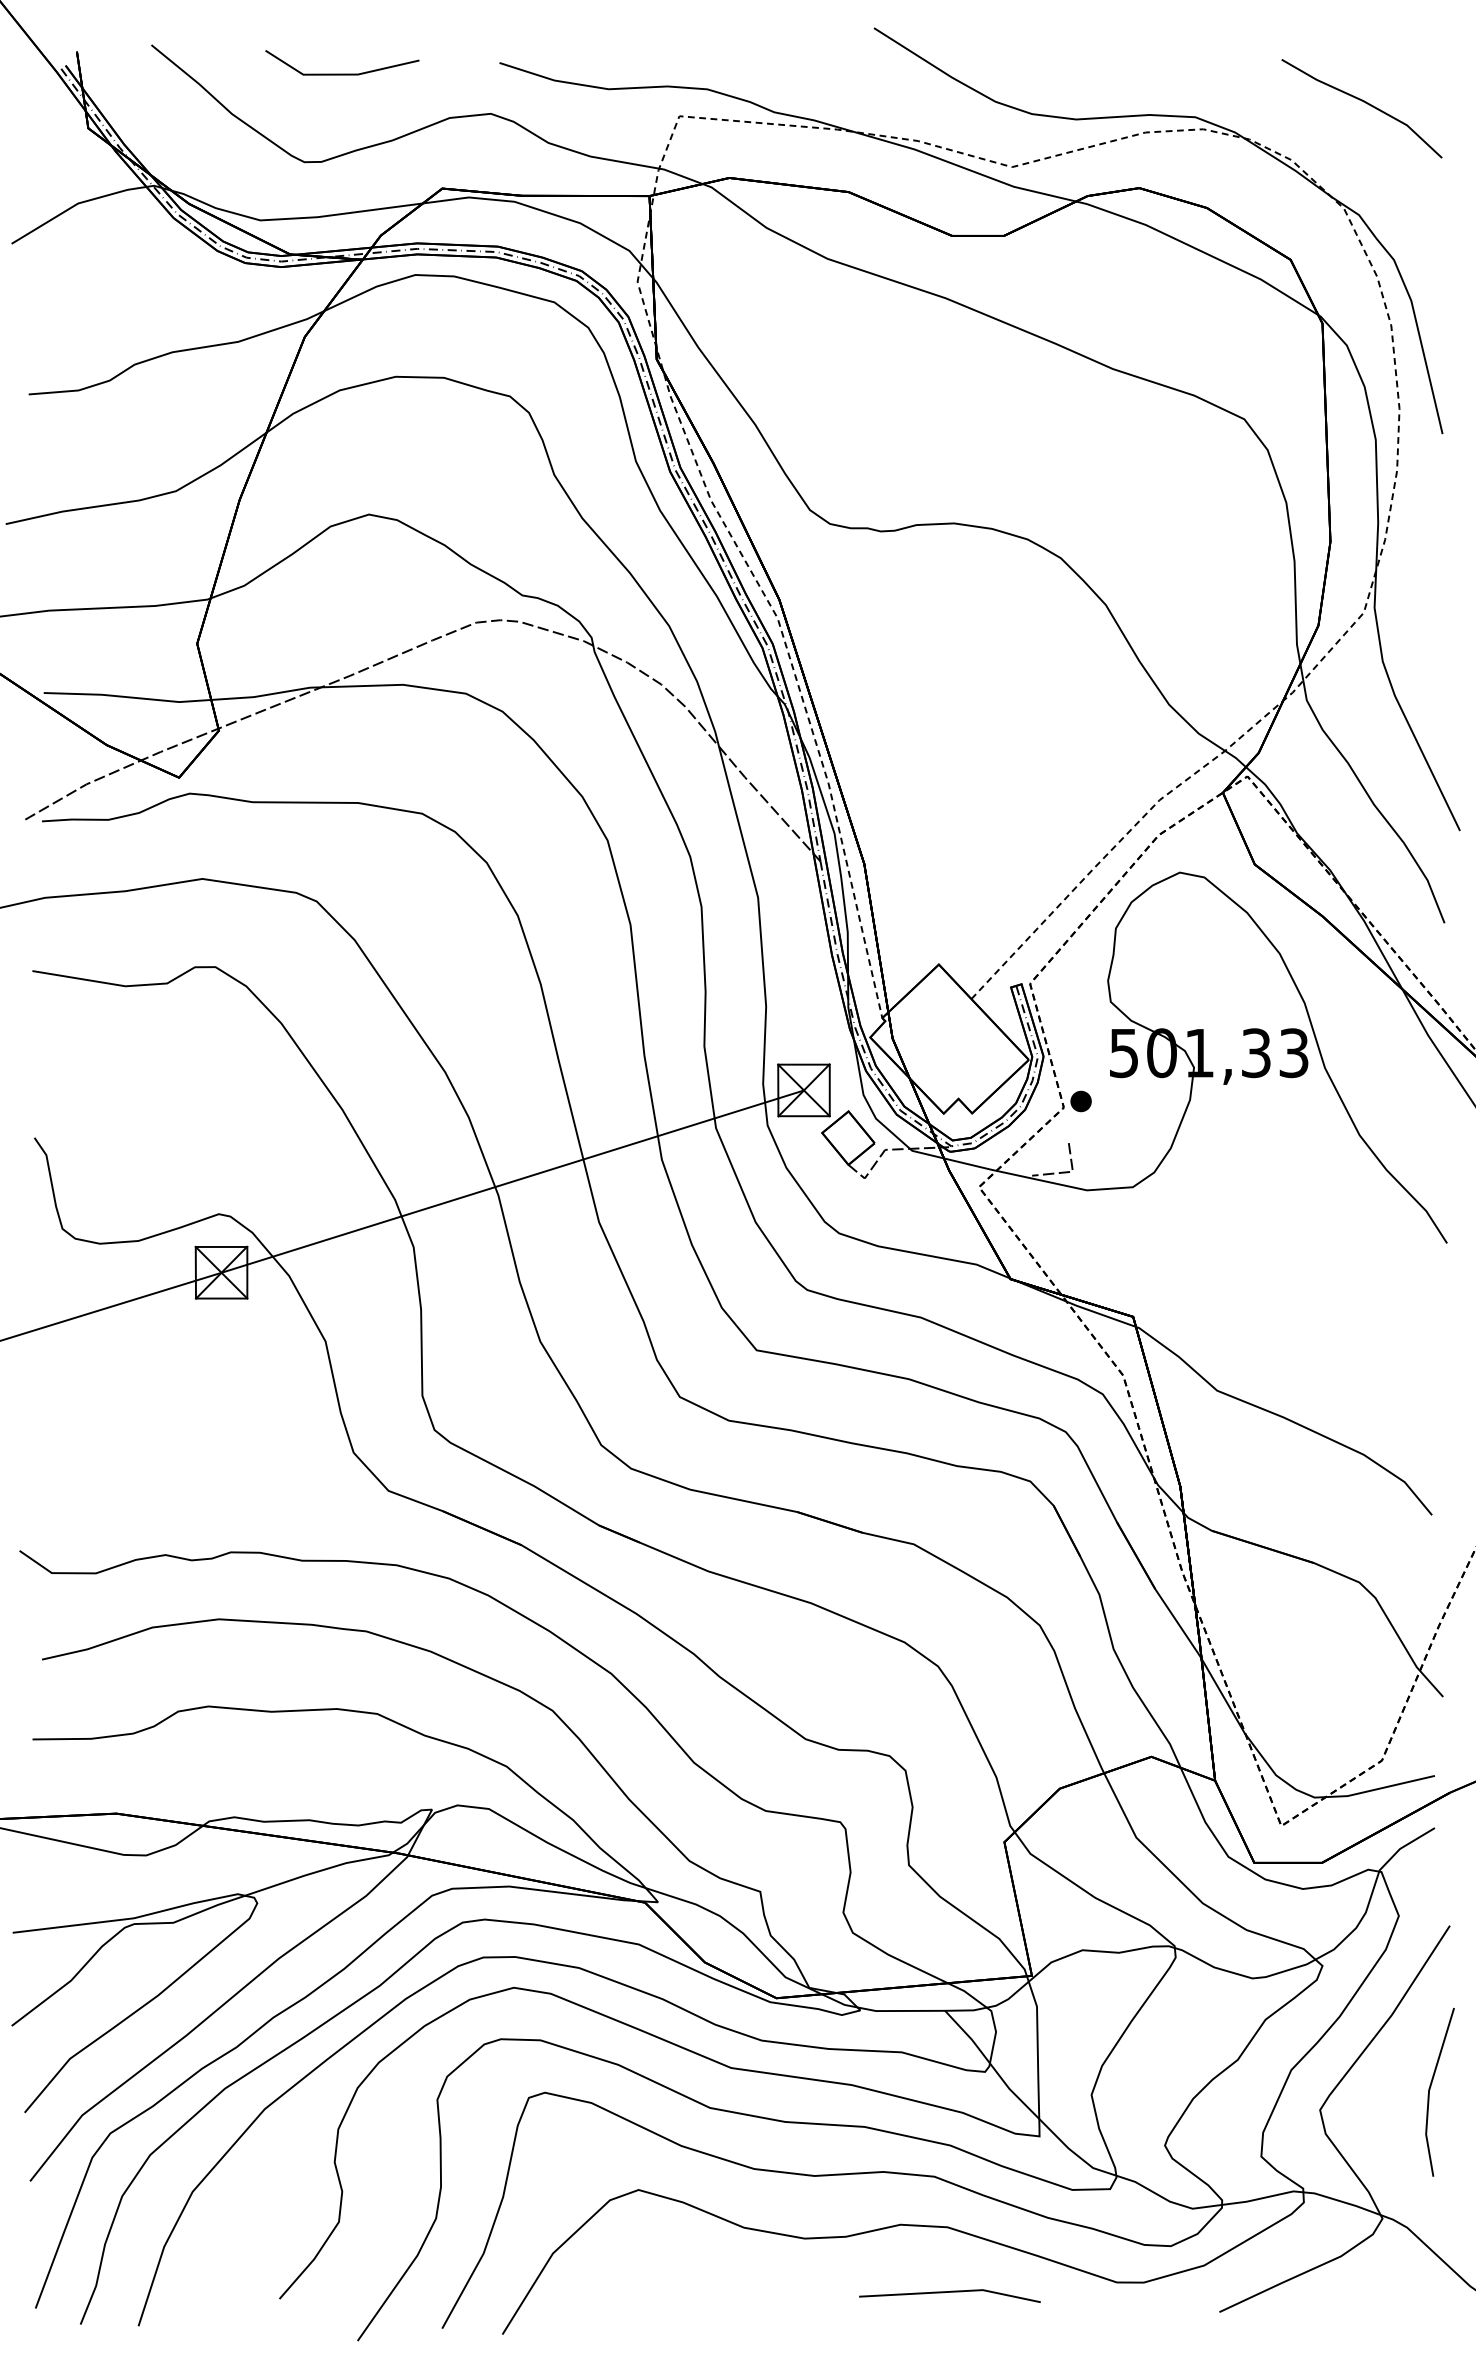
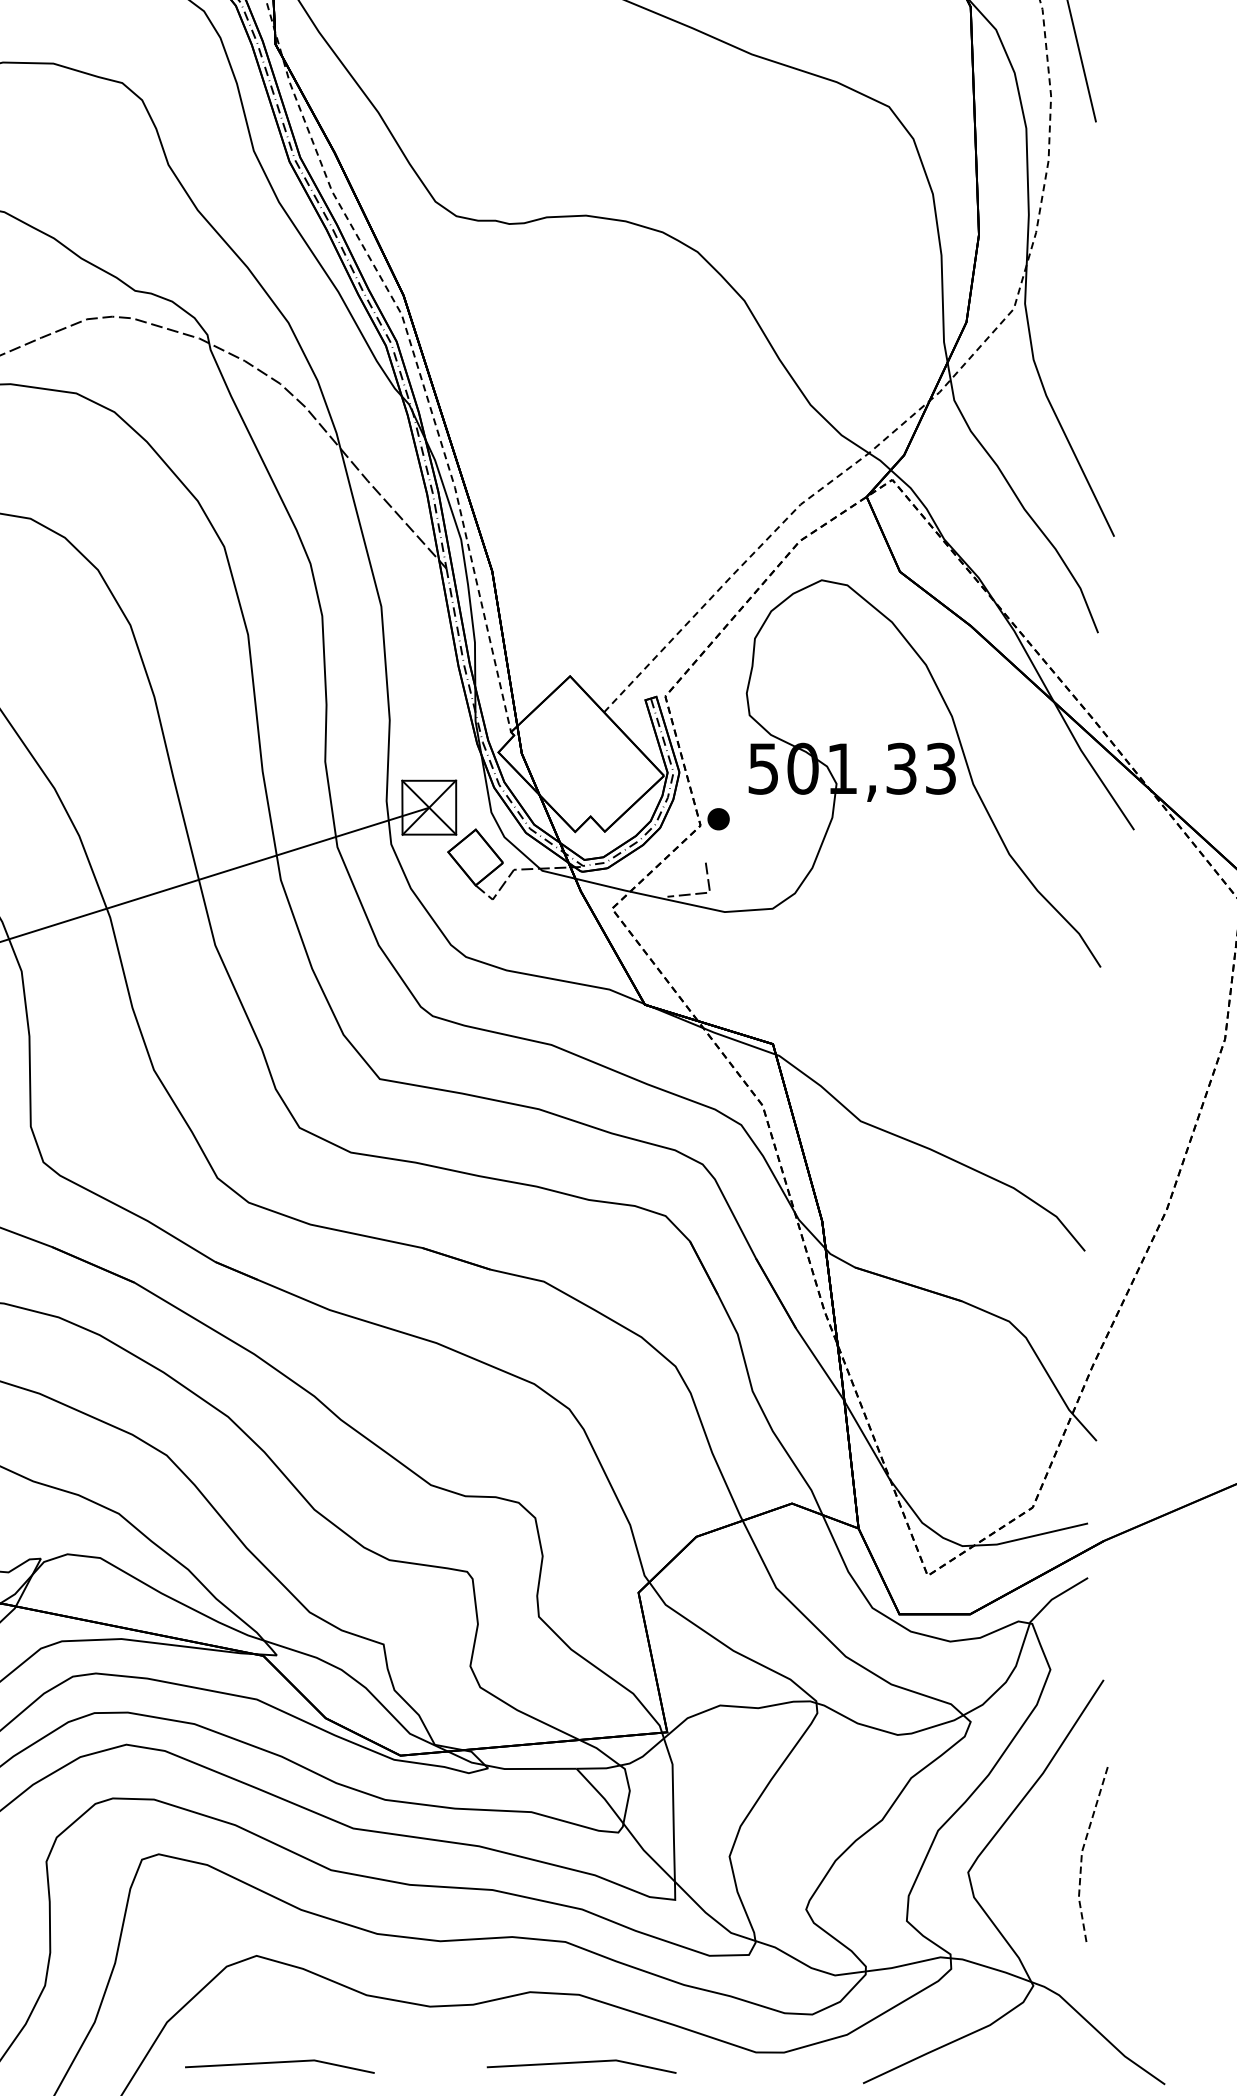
line: (1429, 2090) -> (1082, 1851), solid -> dashed
line: (660, 2292) -> (279, 2062), added

